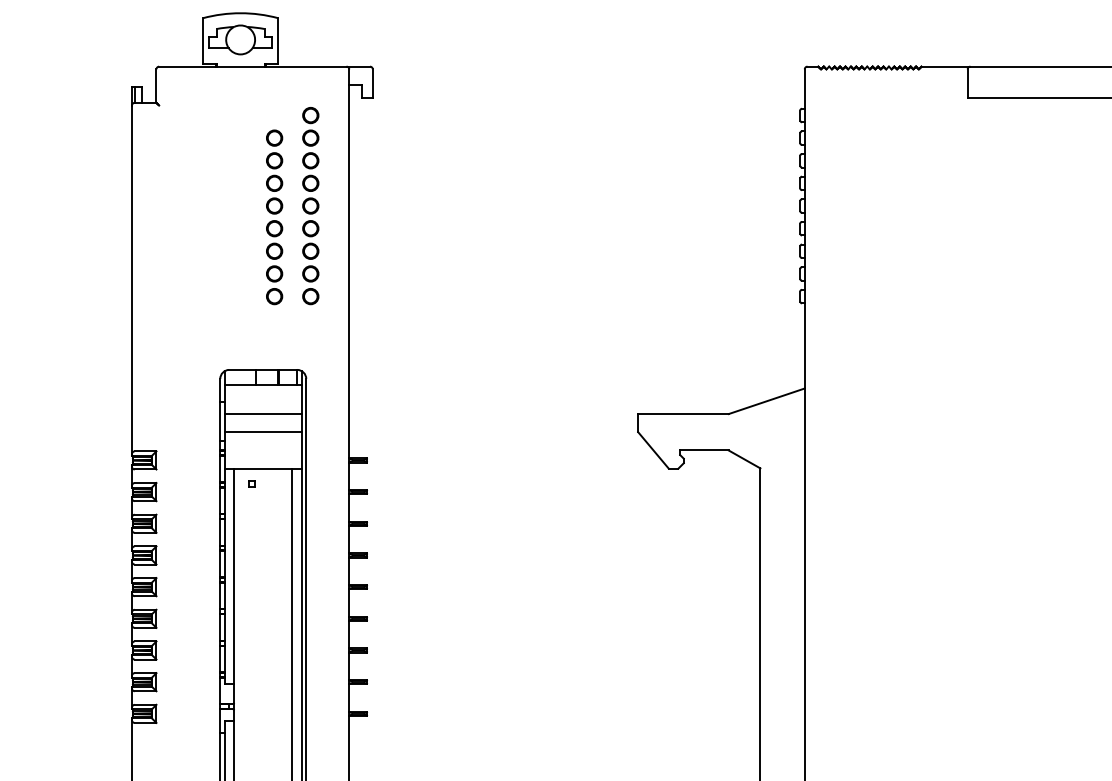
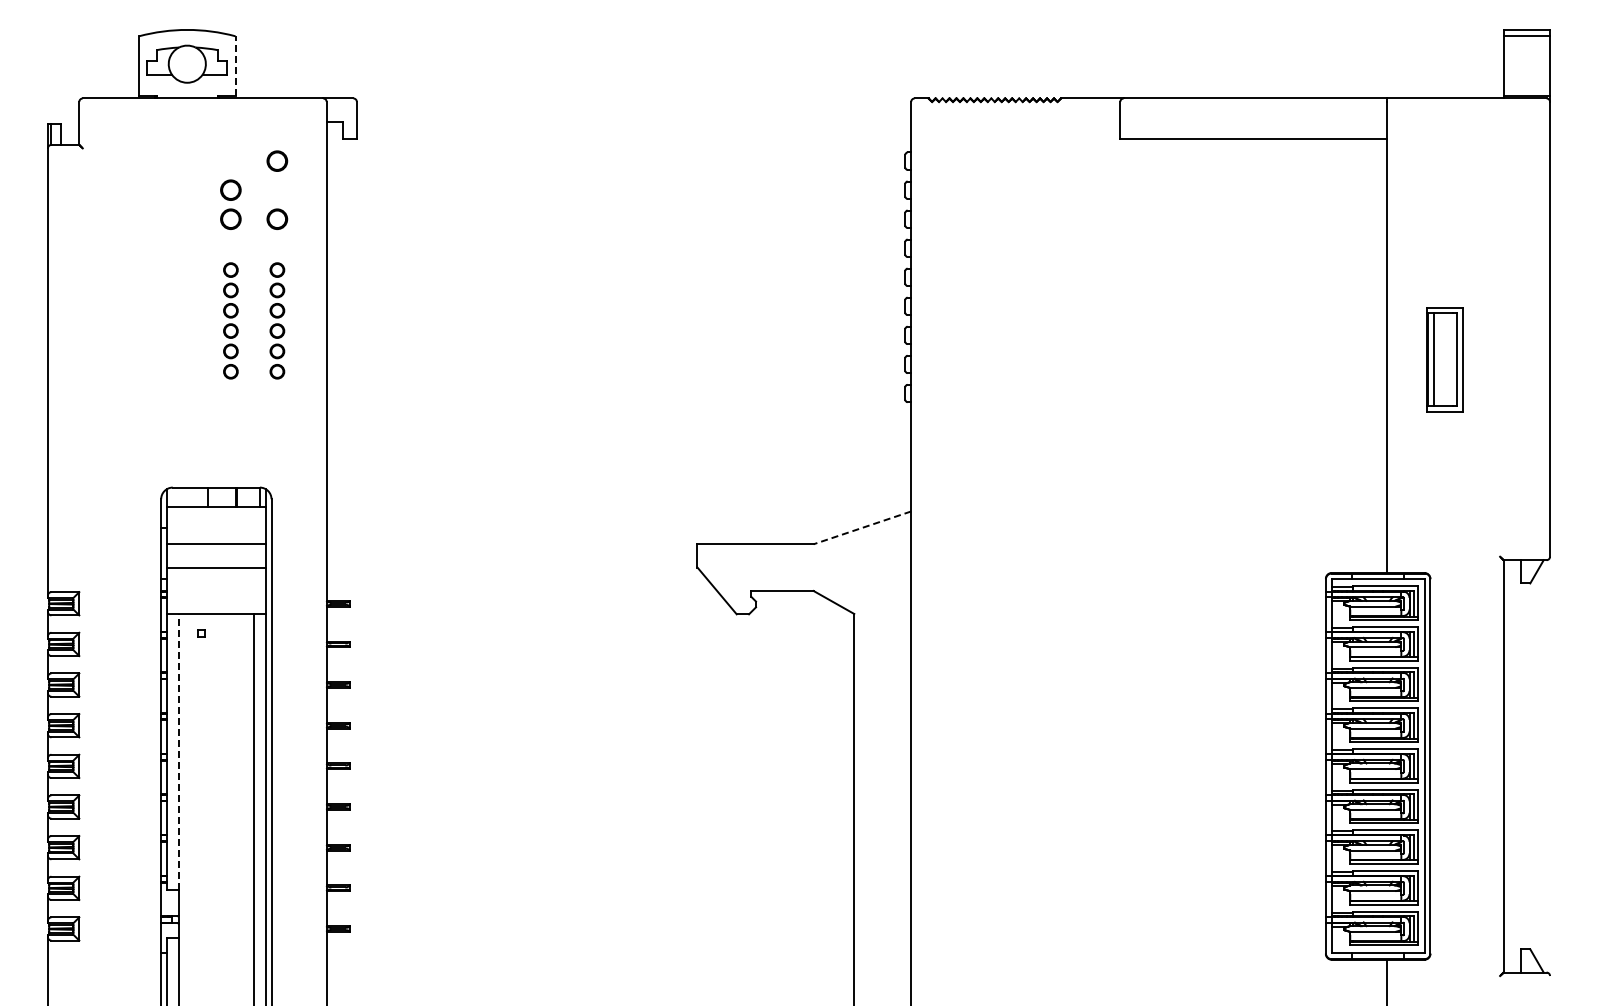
line: (278, 40) -> (235, 65), solid -> dashed
part: (310, 137) -> (277, 189), removed
part: (274, 239) -> (230, 320), size x0.7
part: (310, 239) -> (277, 320), size x0.7
line: (766, 401) -> (861, 528), solid -> dashed
line: (234, 576) -> (179, 752), solid -> dashed

